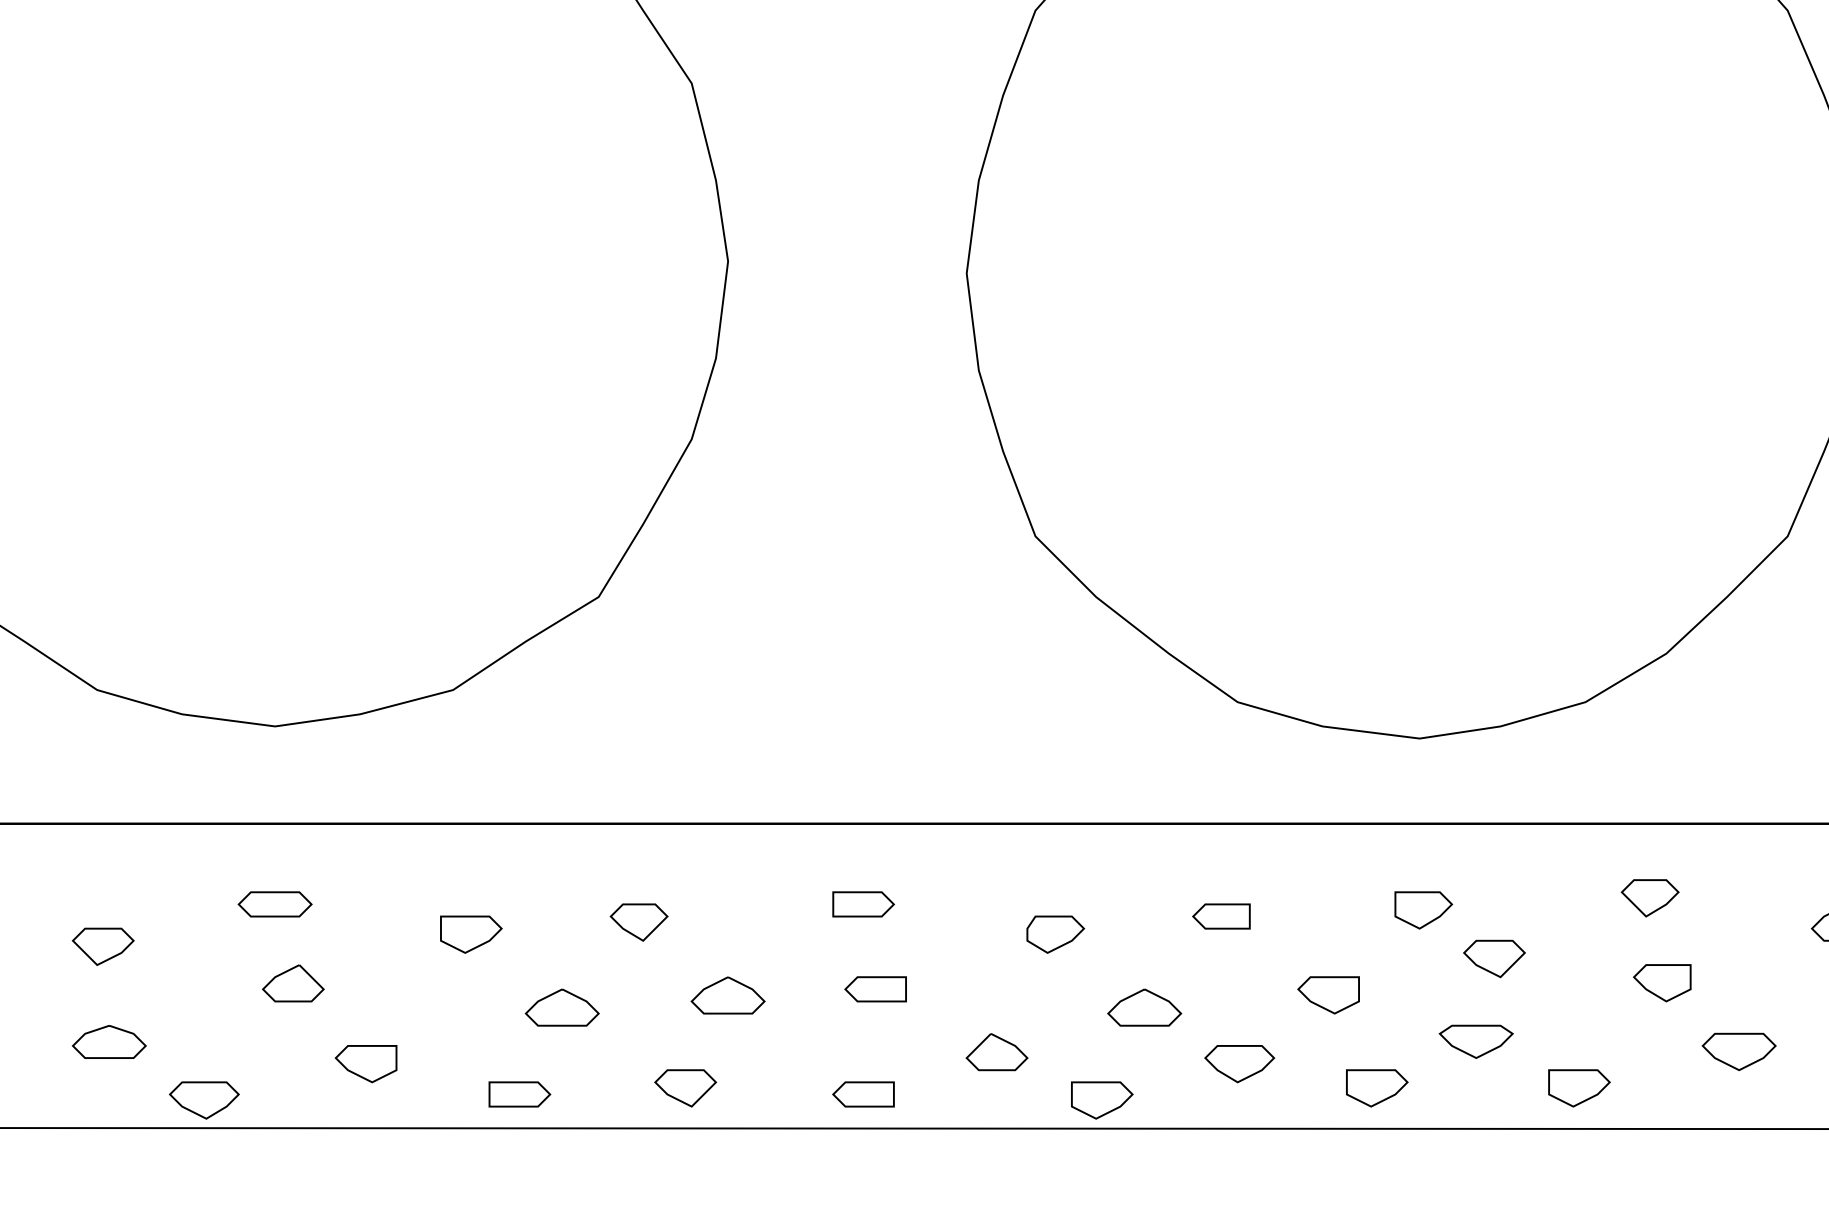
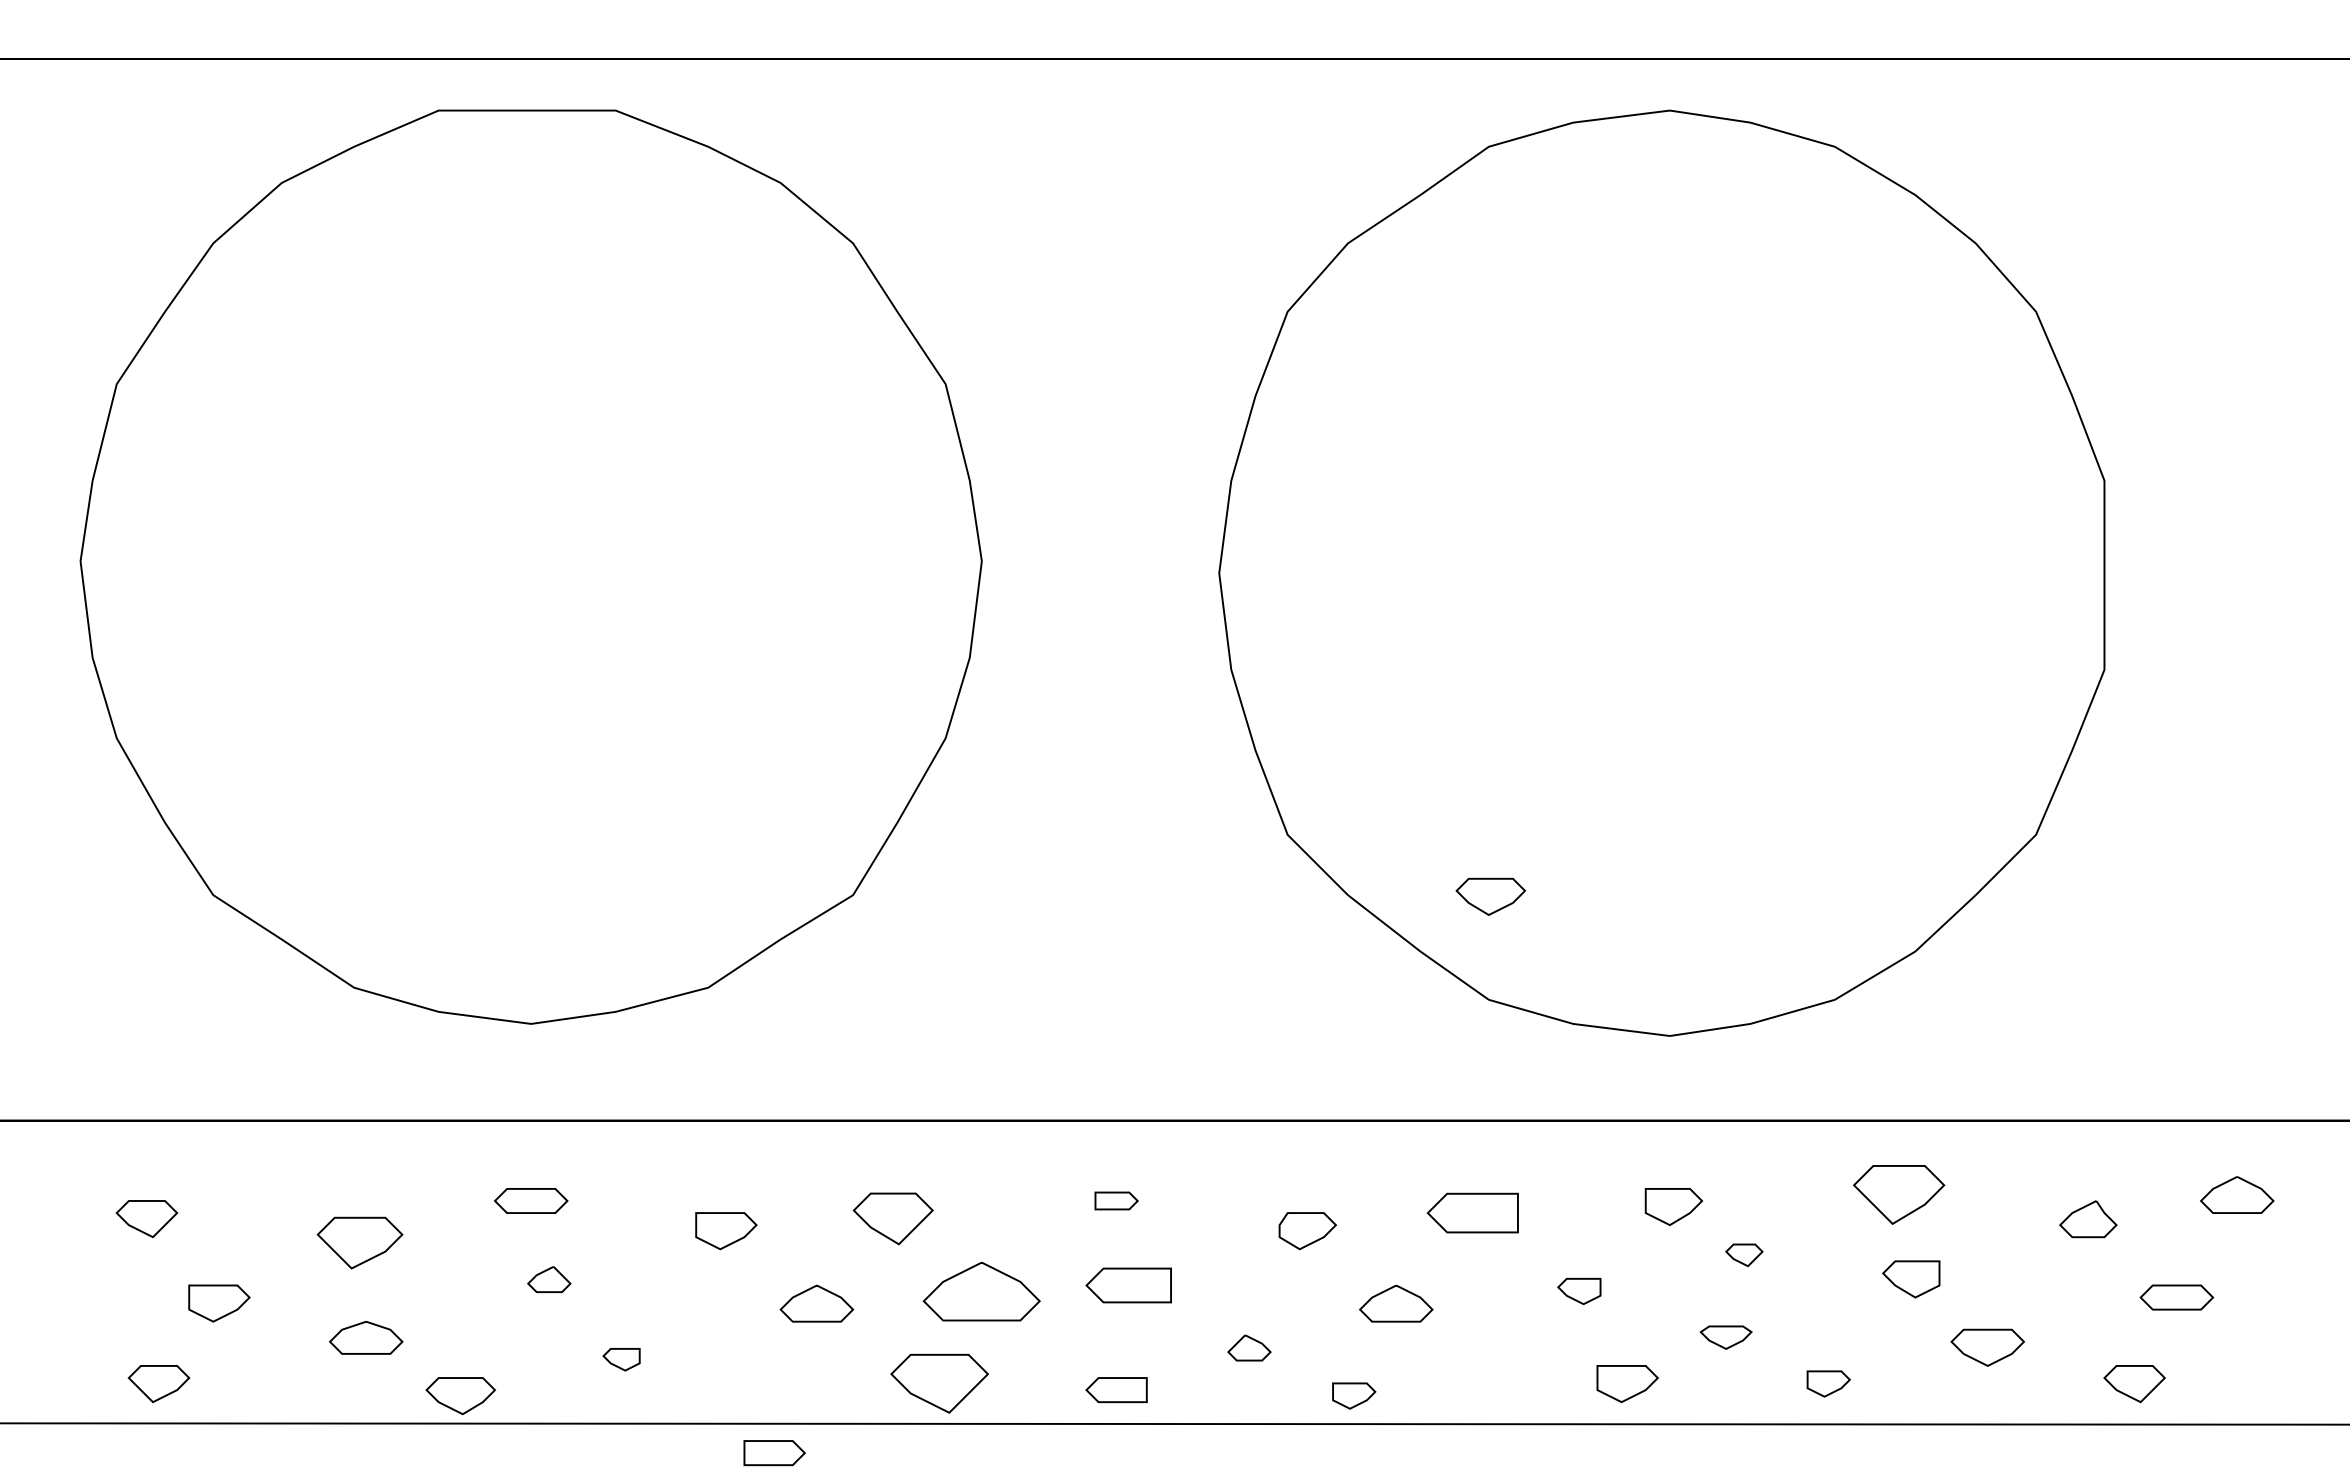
part: (1650, 897) -> (1899, 1194), size x1.6
part: (863, 903) -> (1116, 1200), size x0.7
part: (1221, 915) -> (1472, 1212), size x1.6
part: (639, 923) -> (893, 1219), size x1.4
part: (103, 947) -> (360, 1243), size x1.4
part: (1494, 959) -> (1744, 1255), size x0.6
part: (293, 983) -> (549, 1279), size x0.7
part: (875, 989) -> (1128, 1285), size x1.4
part: (727, 995) -> (981, 1291), size x1.6
part: (1328, 995) -> (1579, 1291), size x0.7
part: (1475, 1041) -> (1725, 1337), size x0.7
part: (997, 1051) -> (1249, 1347), size x0.7
part: (365, 1063) -> (621, 1359), size x0.6
part: (1239, 1063) -> (1490, 896), moved
part: (1579, 1087) -> (1828, 1383), size x0.7
part: (685, 1088) -> (939, 1384), size x1.6
part: (519, 1094) -> (774, 1453), moved
part: (1102, 1099) -> (1354, 1395), size x0.7

